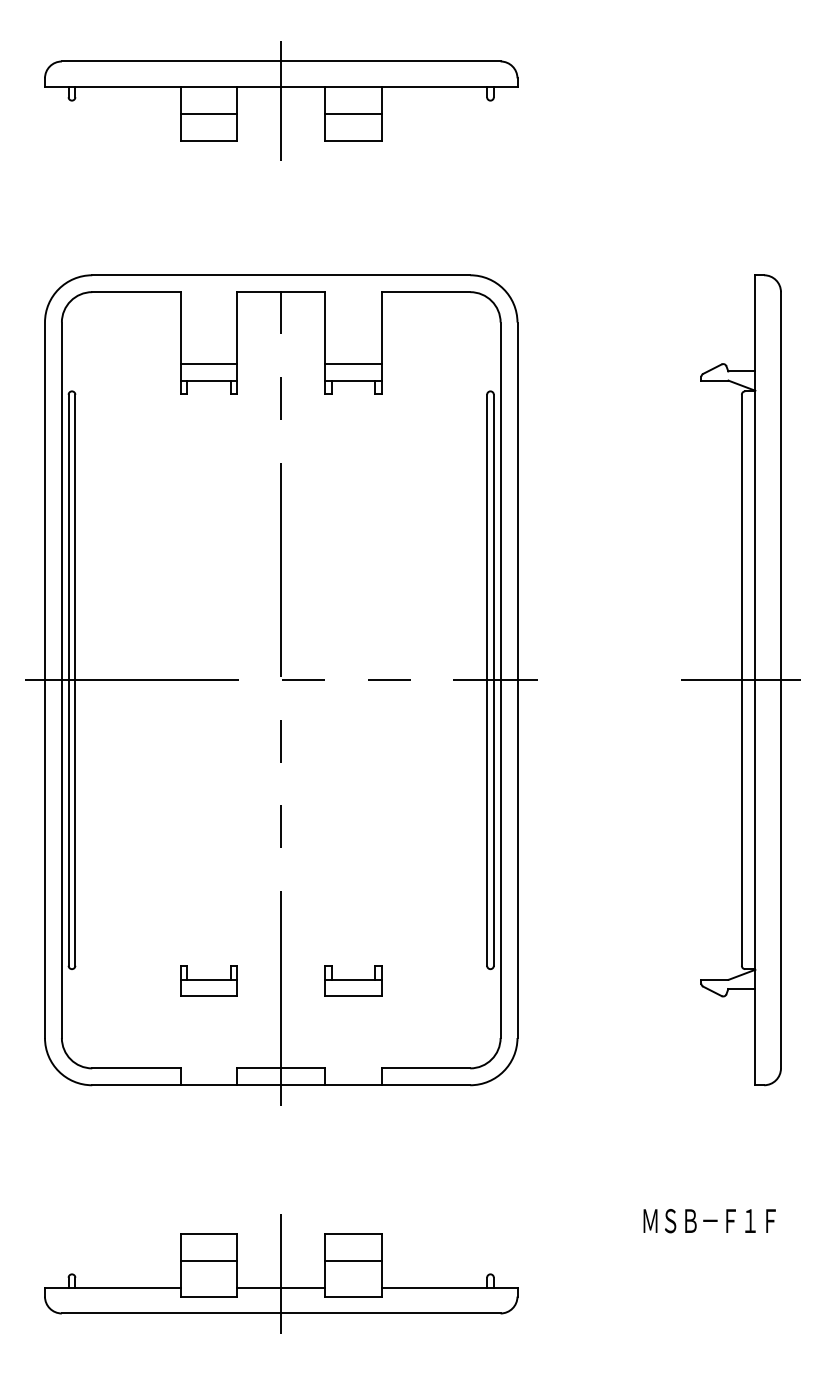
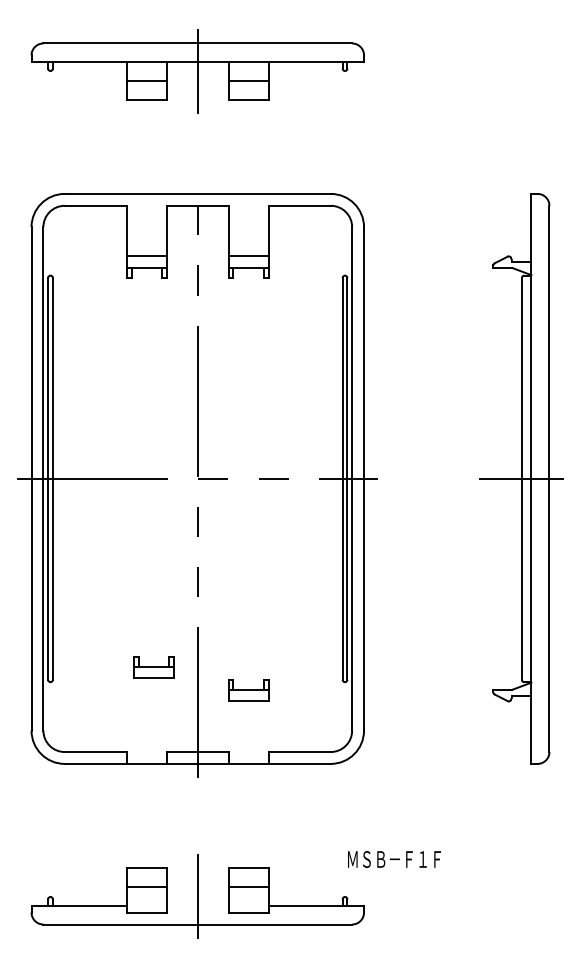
part: (208, 980) -> (153, 666), moved
text: (709, 1221) -> (394, 859), moved
line: (281, 1287) -> (197, 906), removed

